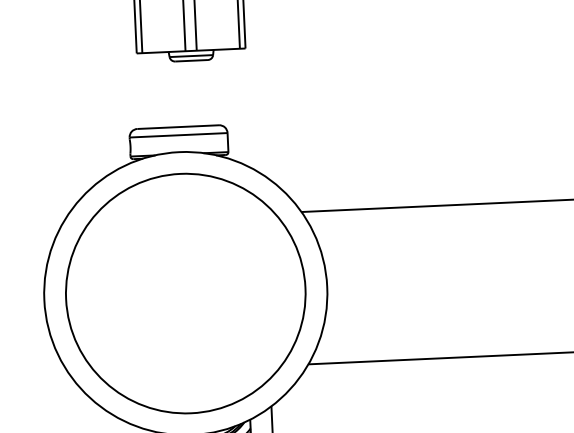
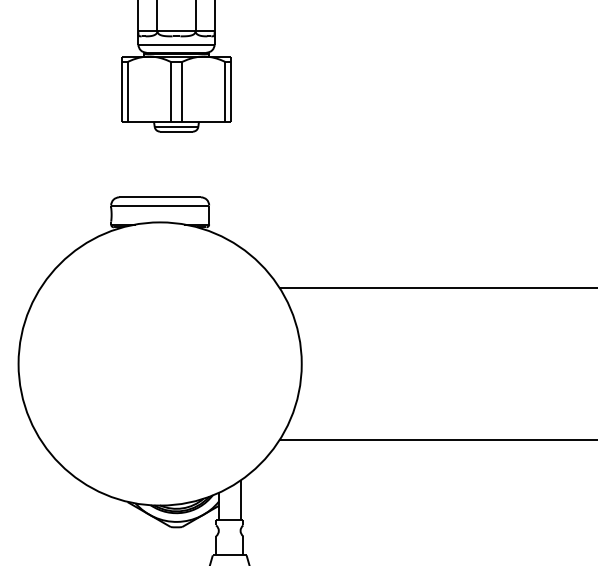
curve: (84, 232) -> (61, 298), removed

